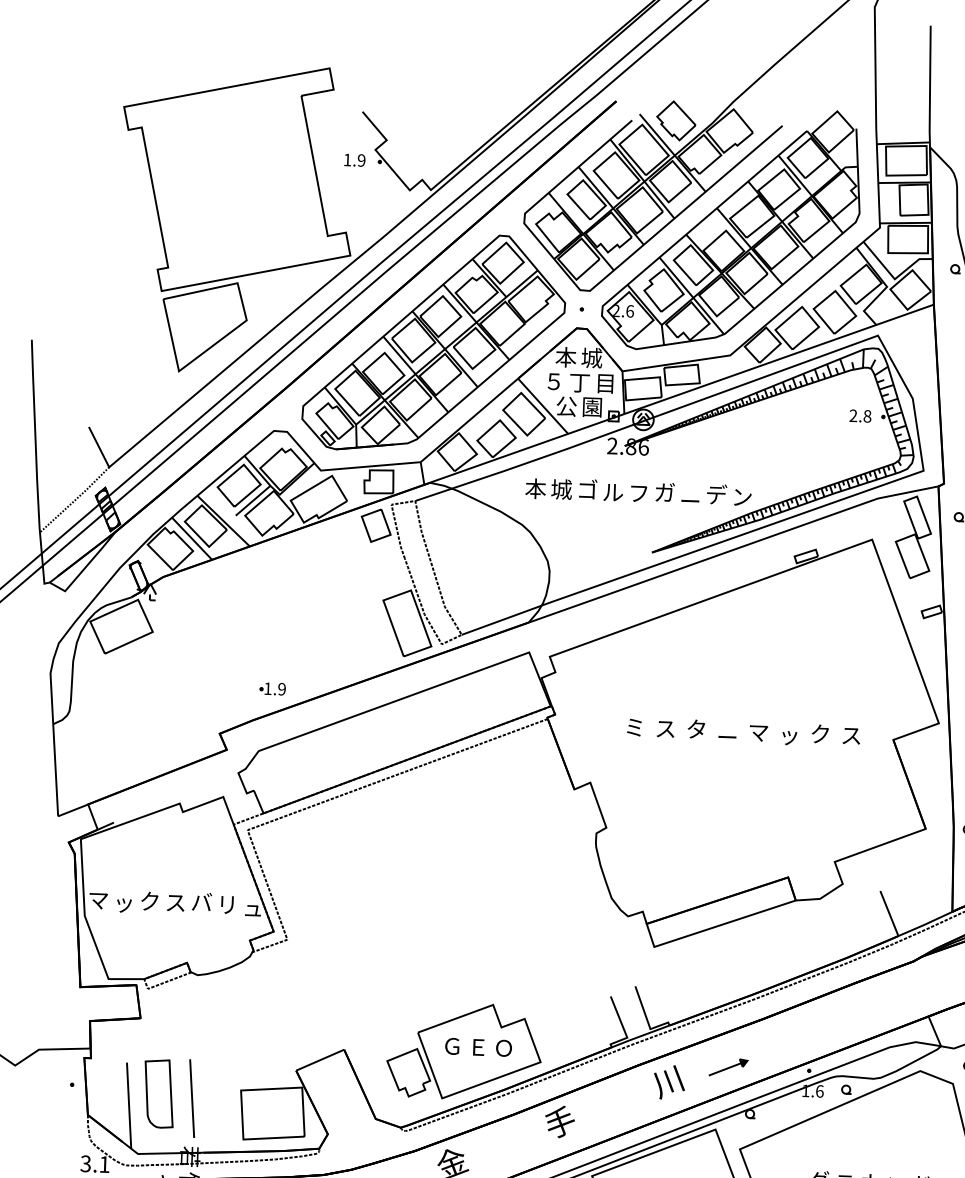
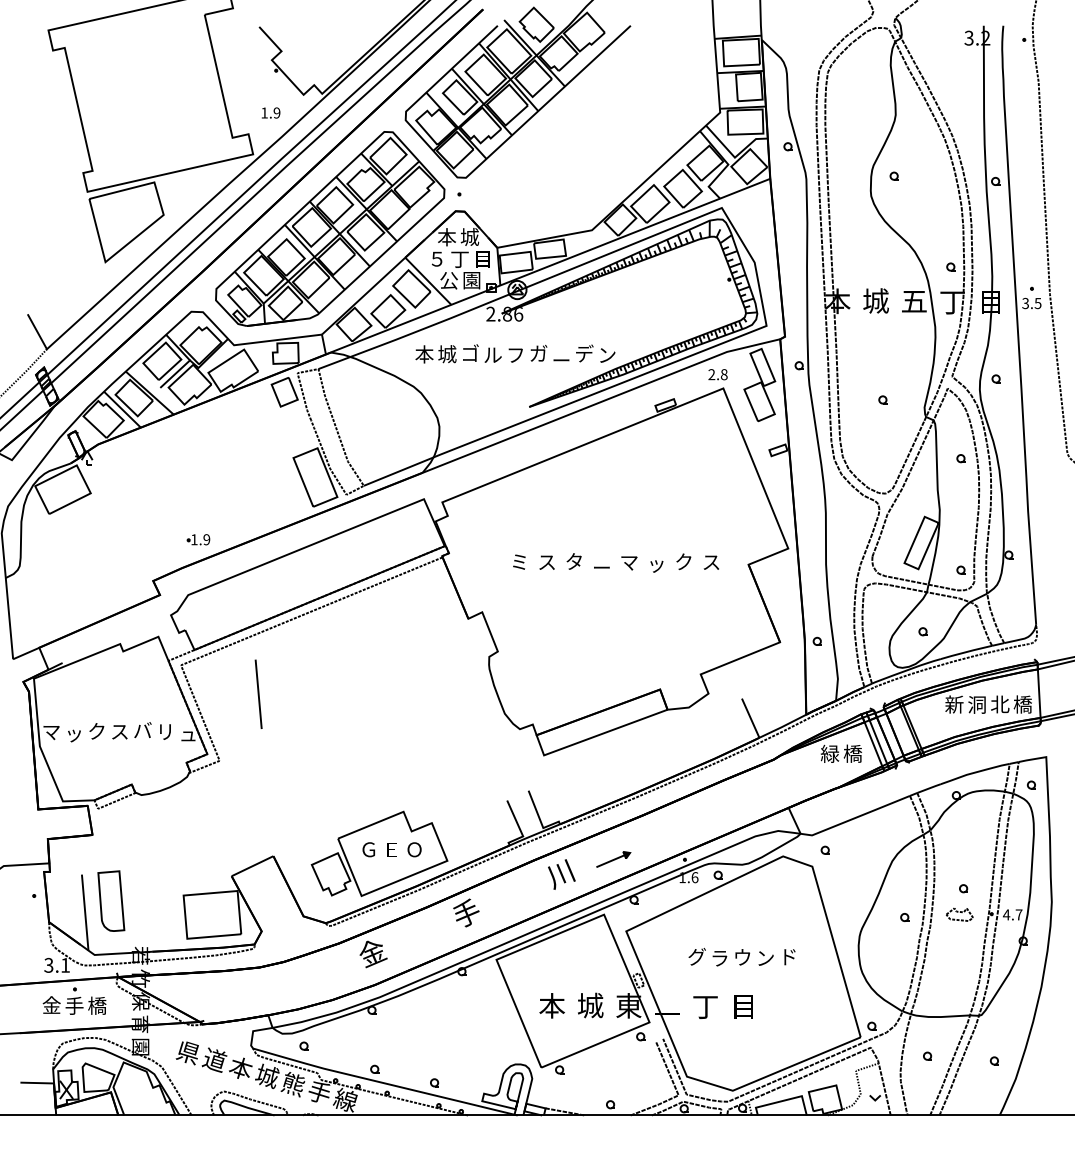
text: (355, 159) -> (271, 112), moved
part: (732, 230) -> (589, 119), removed
text: (859, 415) -> (717, 374), moved
line: (191, 1097) -> (258, 693), moved

